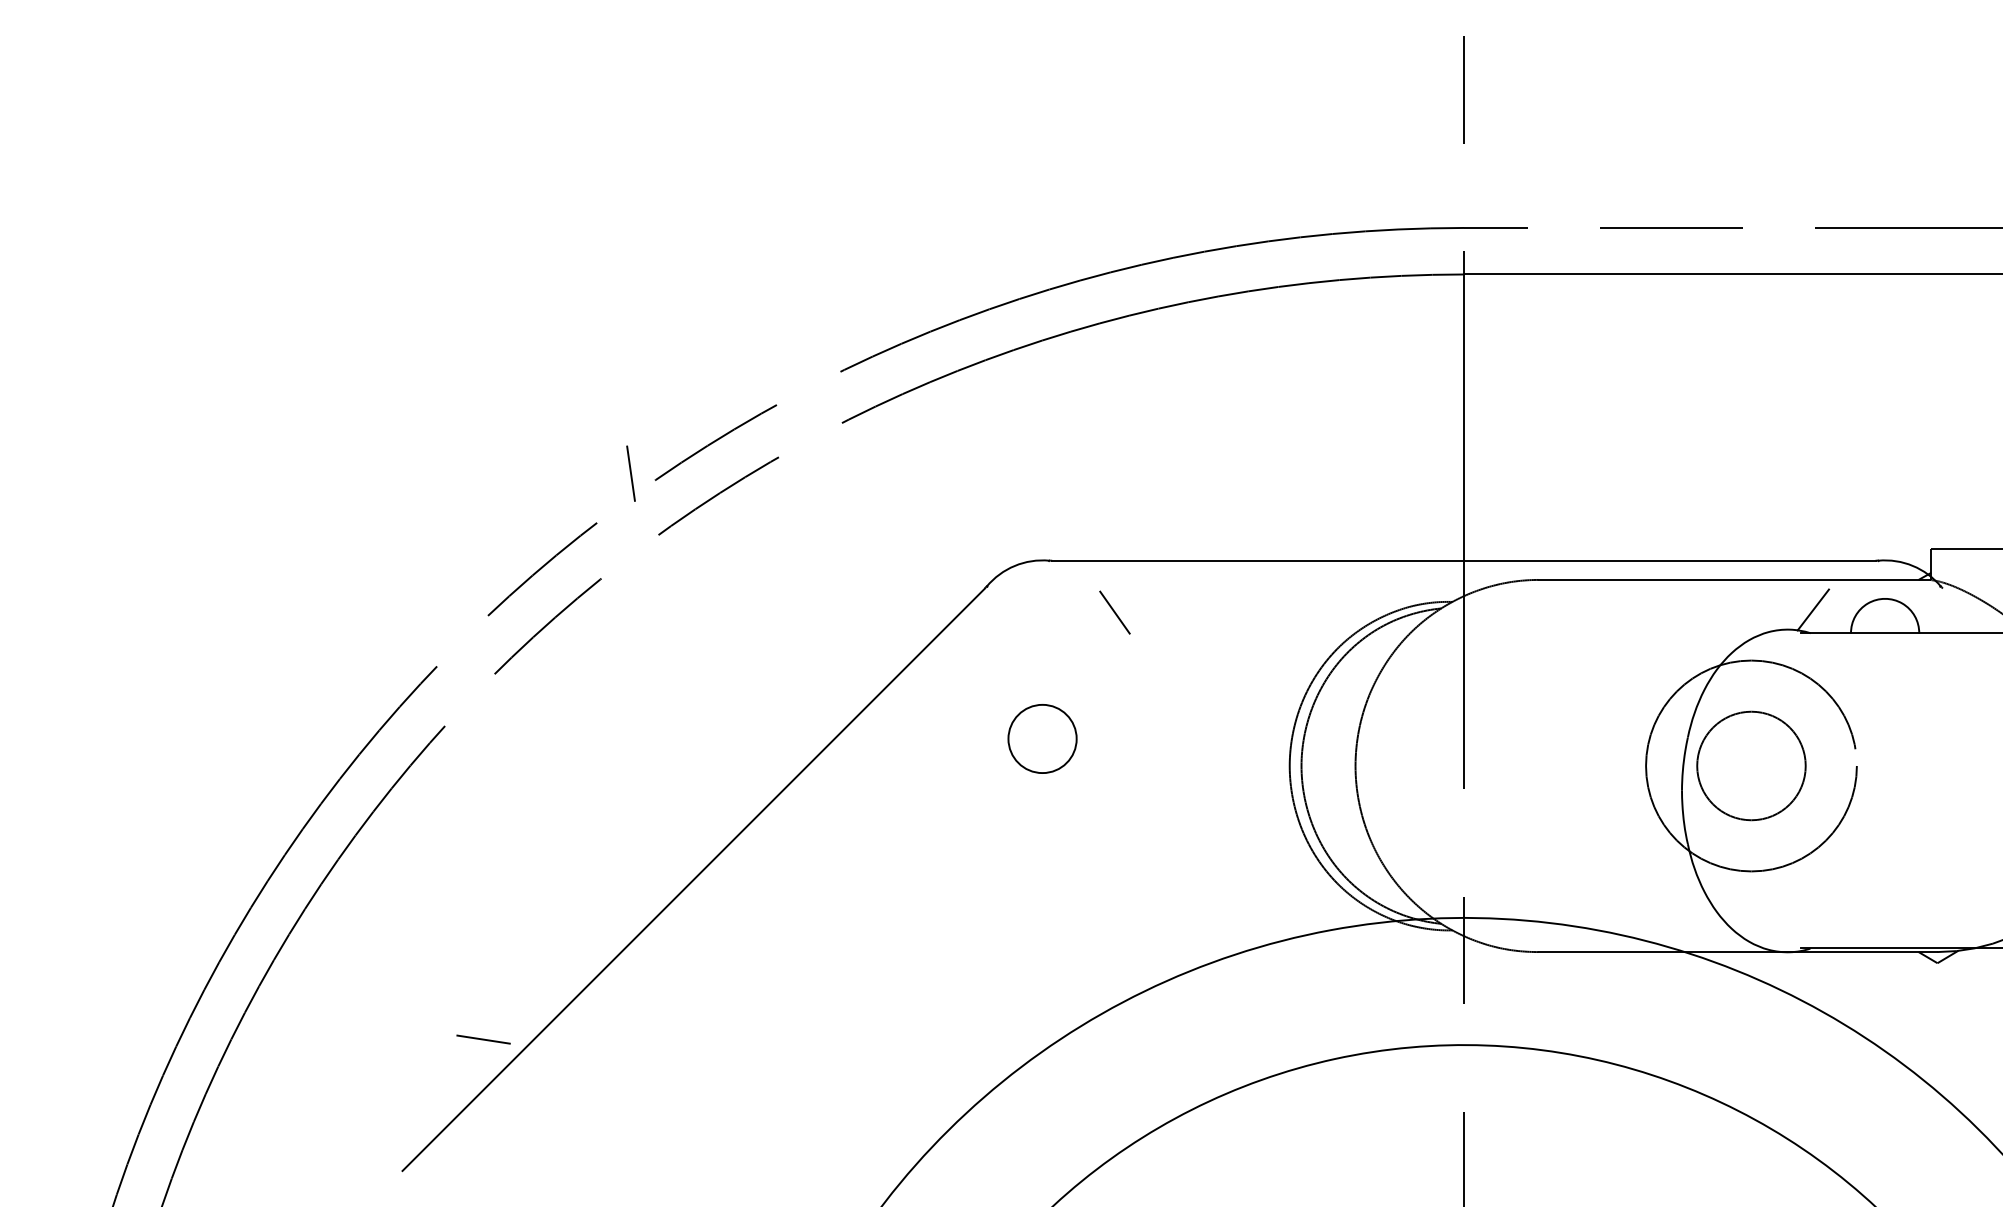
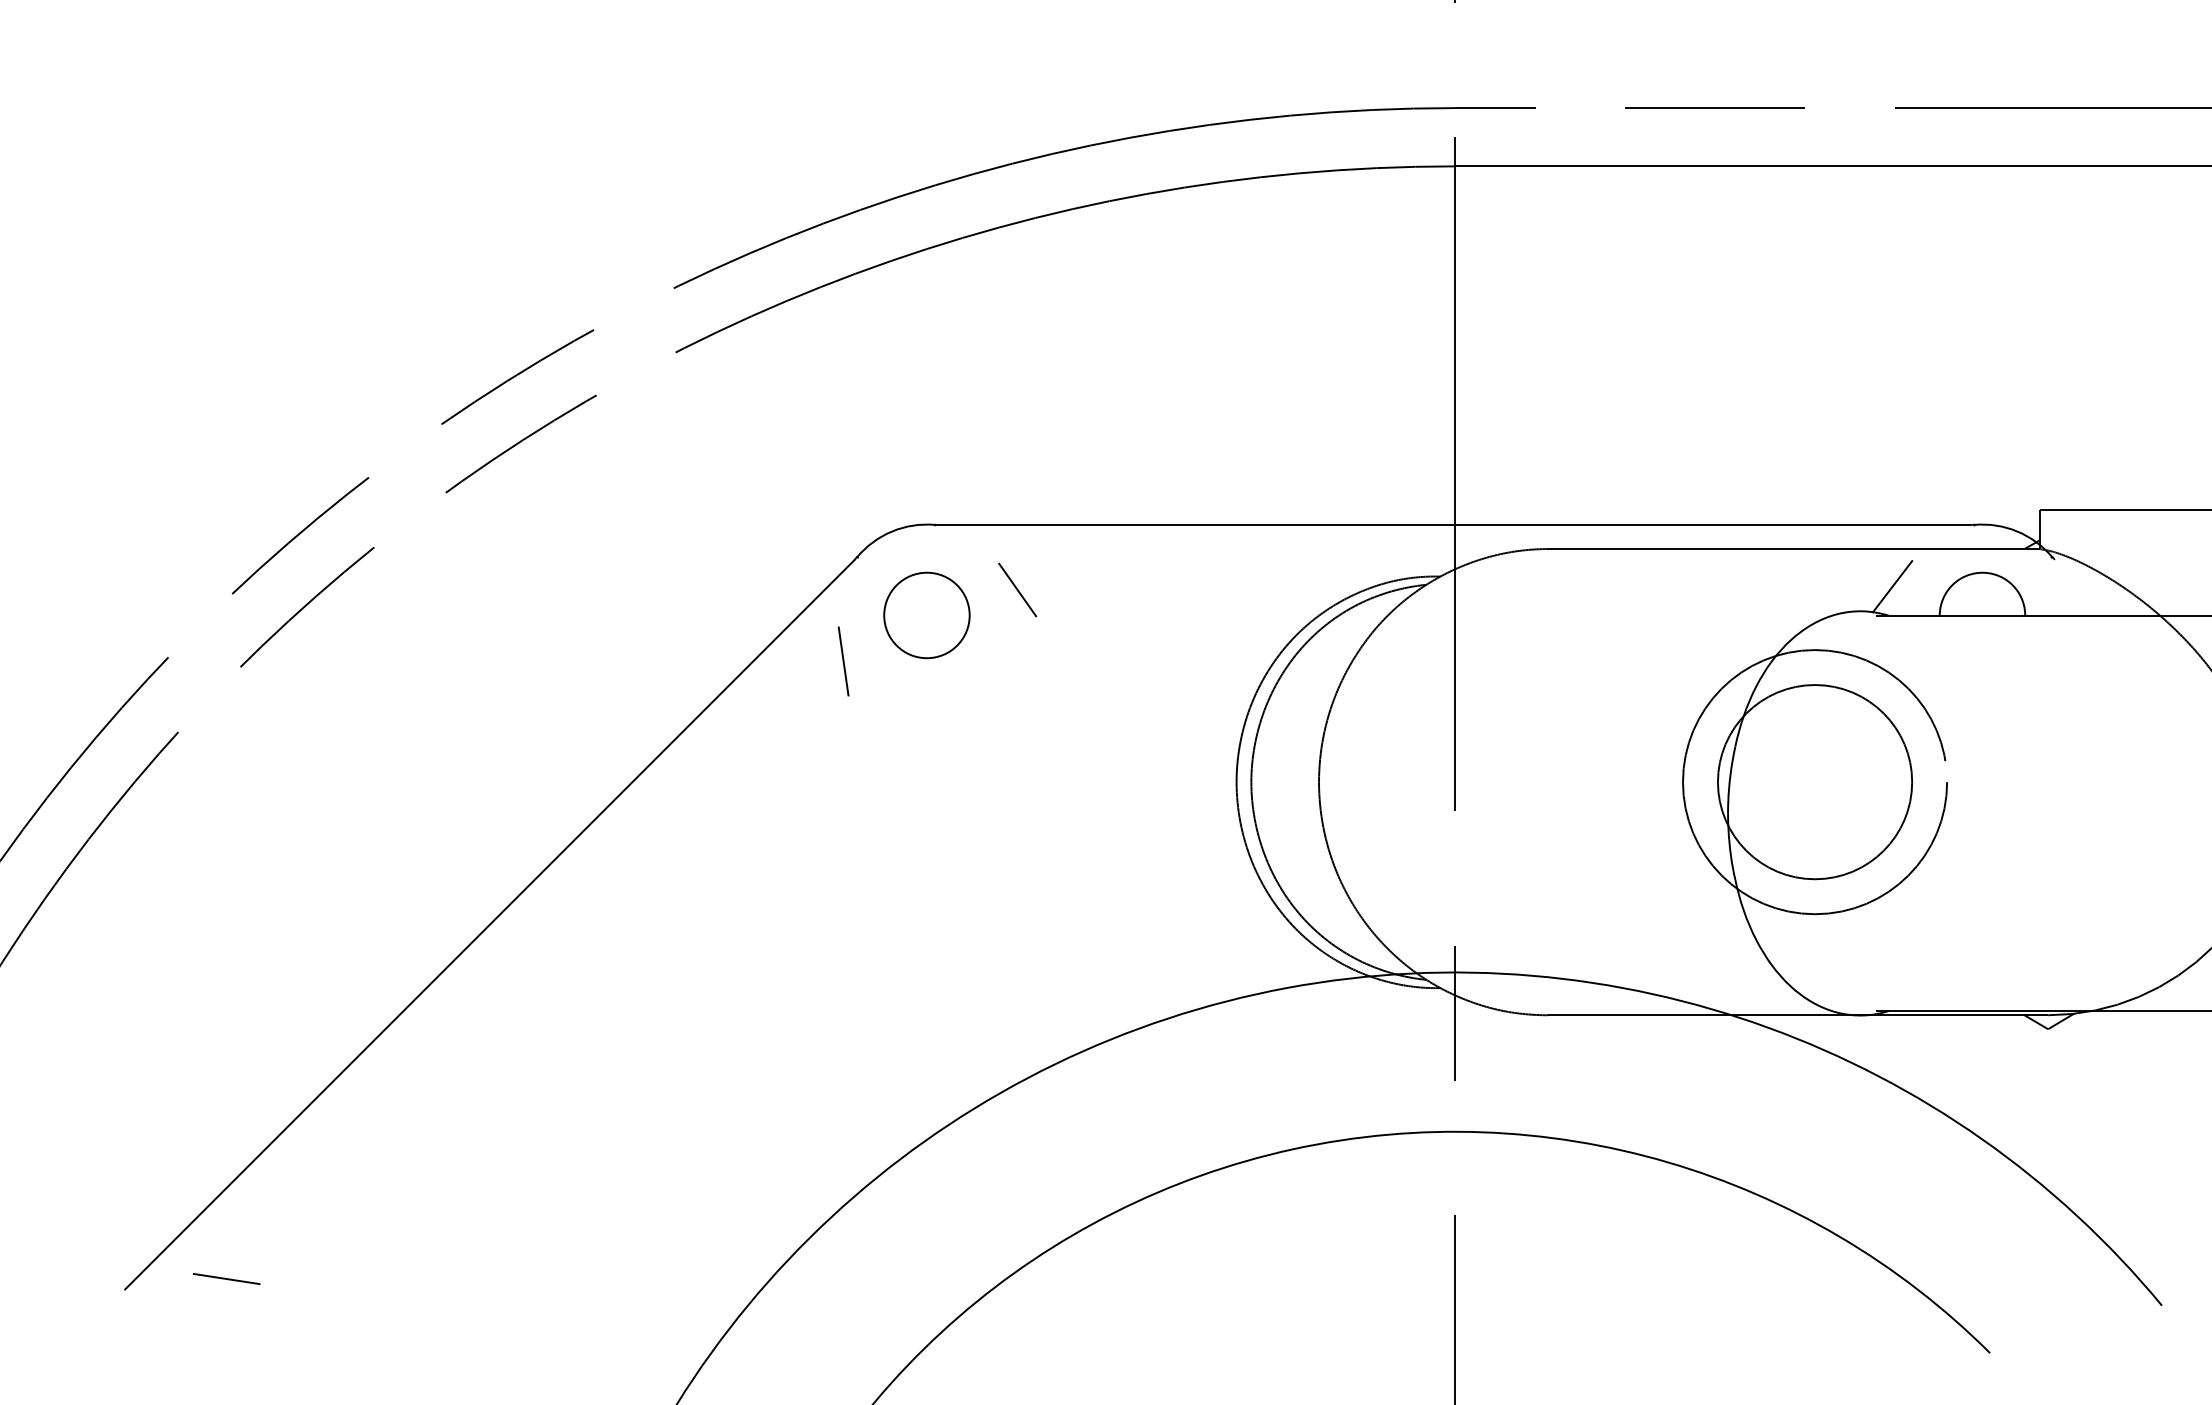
line: (630, 473) -> (842, 661), moved
circle: (1042, 738) -> (926, 614), moved
circle: (1750, 765) -> (1813, 781), size x1.43
line: (483, 1039) -> (226, 1278), moved

